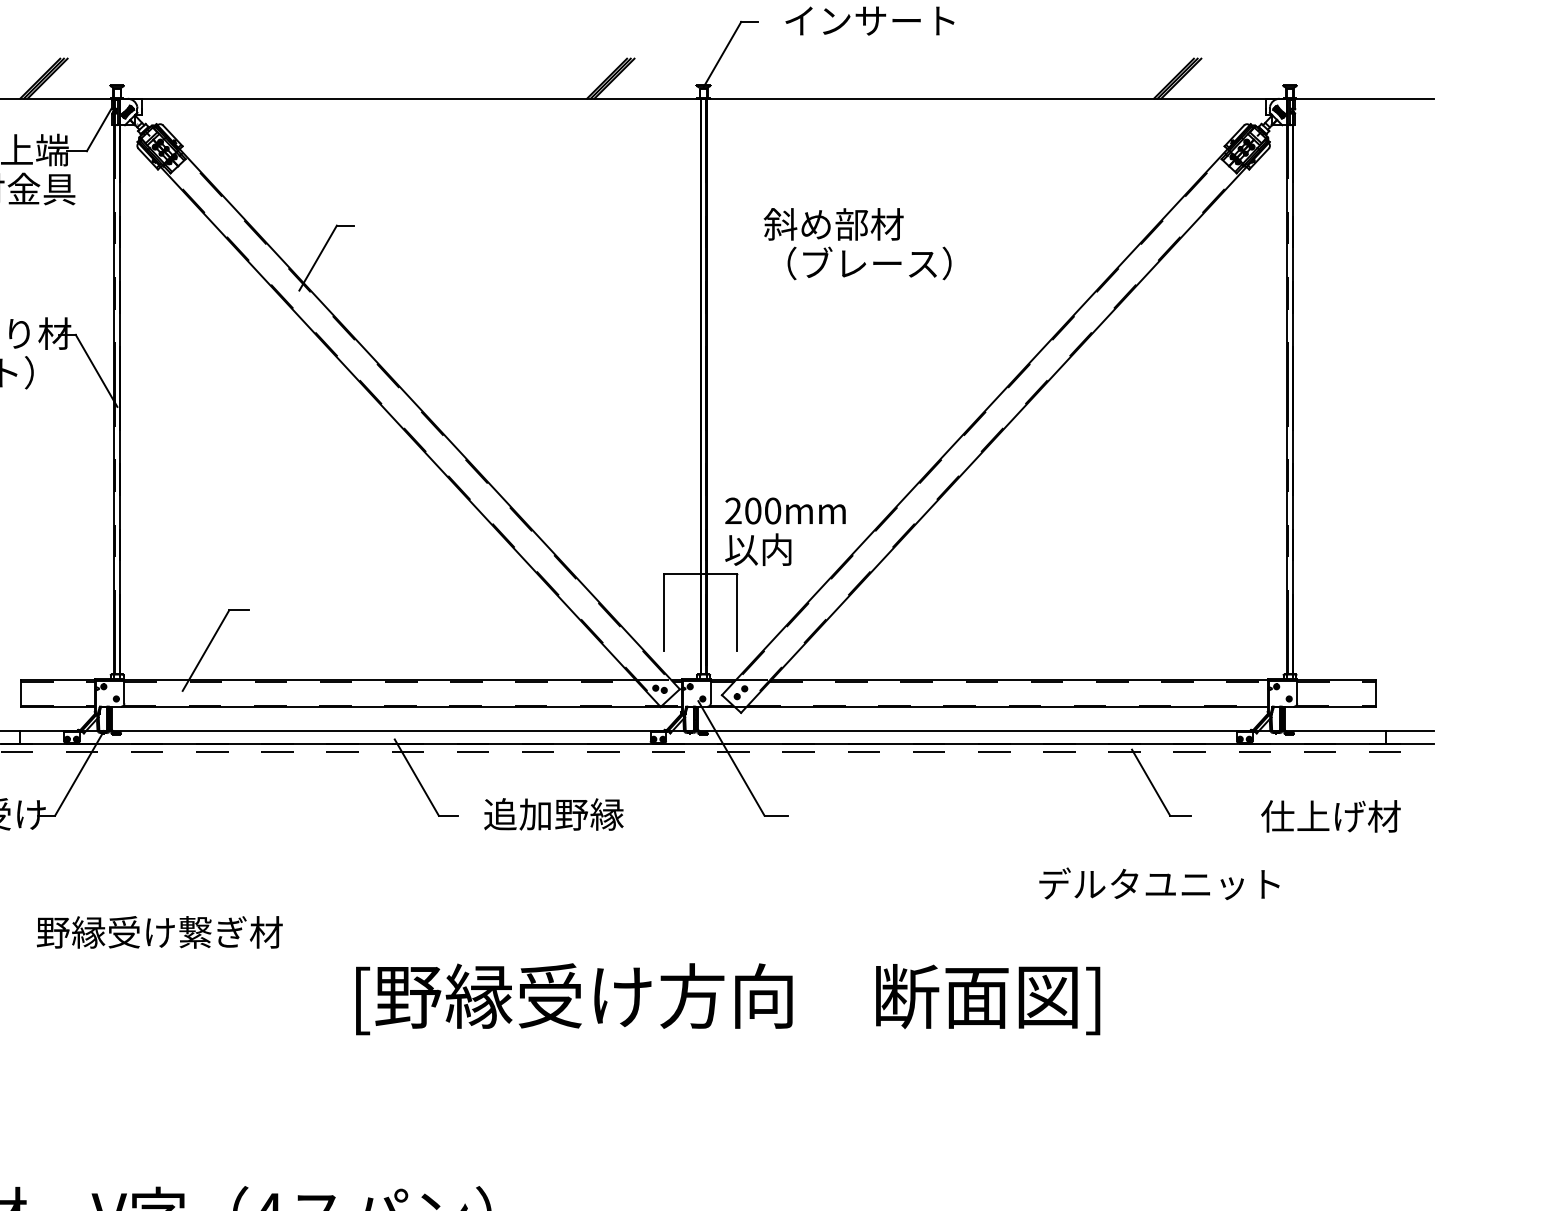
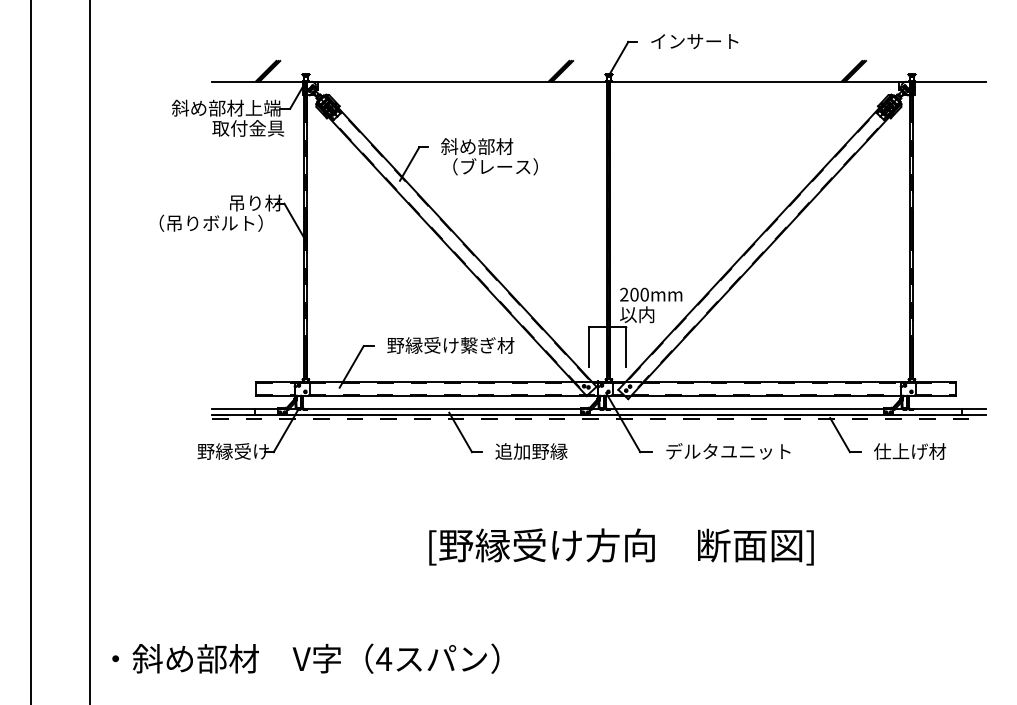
text: (857, 243) -> (489, 156), moved
text: (1331, 816) -> (910, 451), moved
text: (1159, 884) -> (728, 451), moved
text: (159, 932) -> (450, 345), moved

